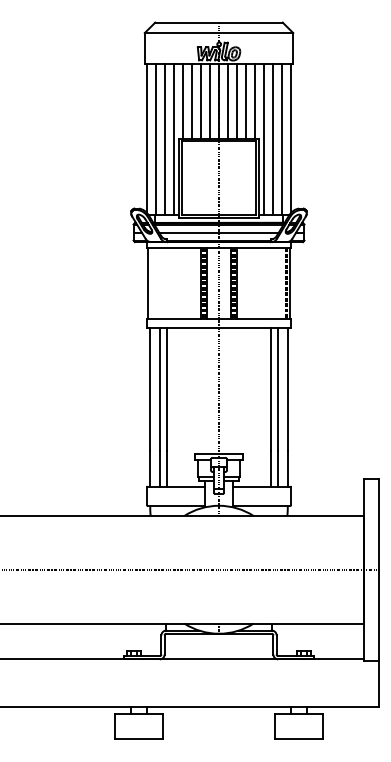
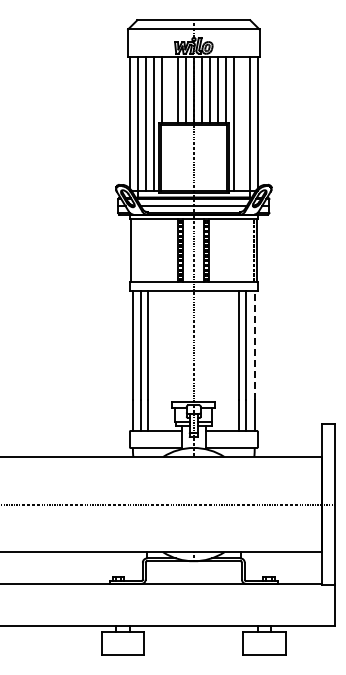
line: (191, 101) -> (169, 90), removed
line: (272, 139) -> (241, 123), removed
line: (287, 390) -> (254, 345), solid -> dashed

